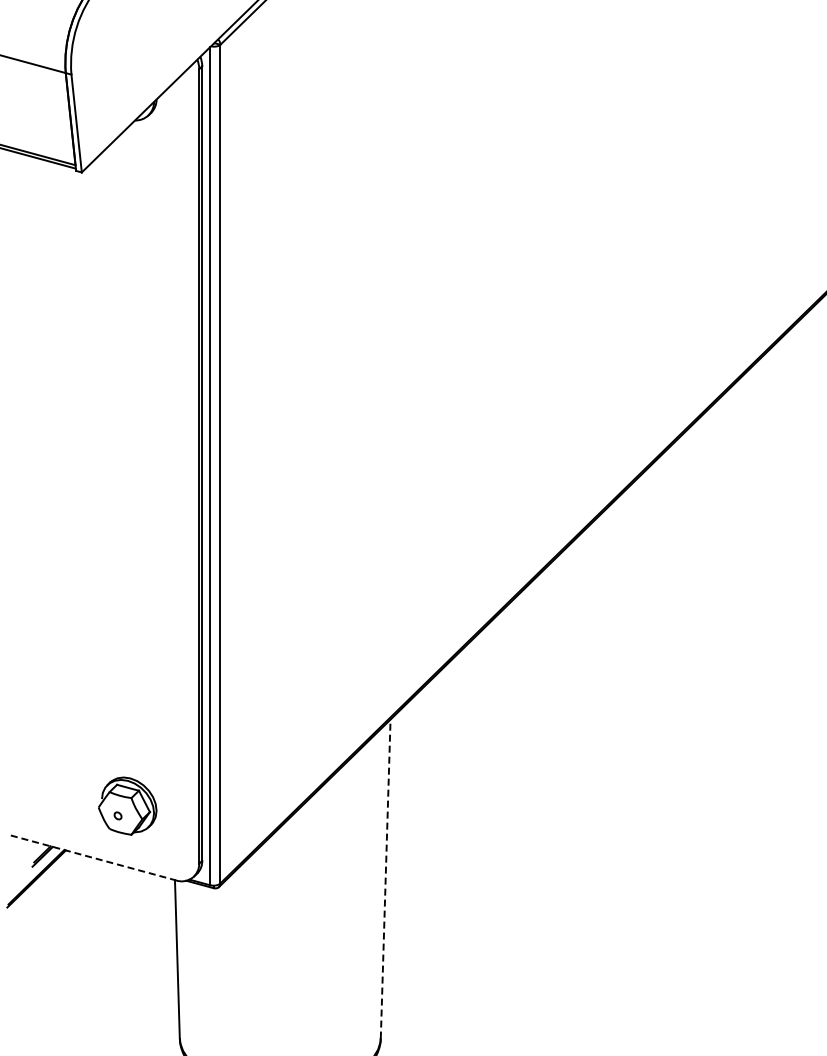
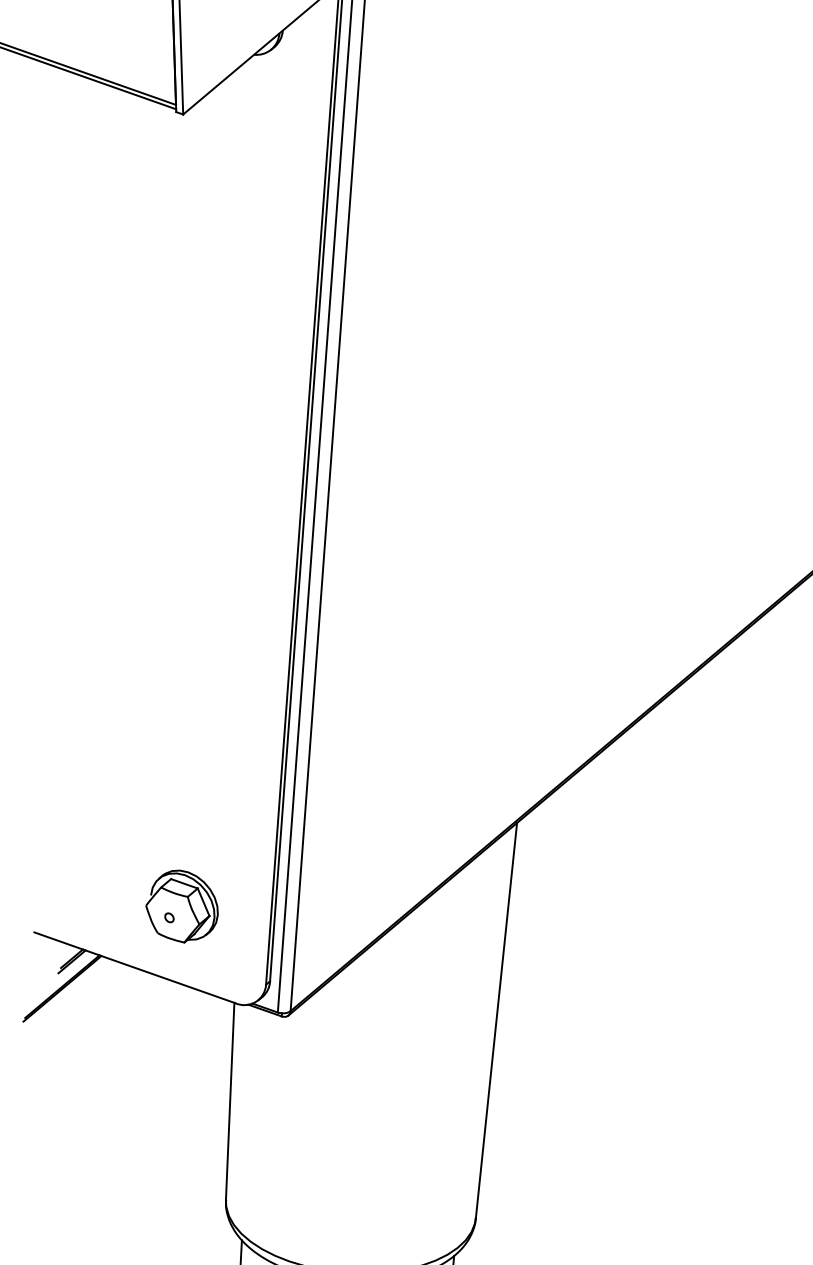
line: (93, 858) -> (135, 968), dashed -> solid
line: (385, 879) -> (496, 1021), dashed -> solid

